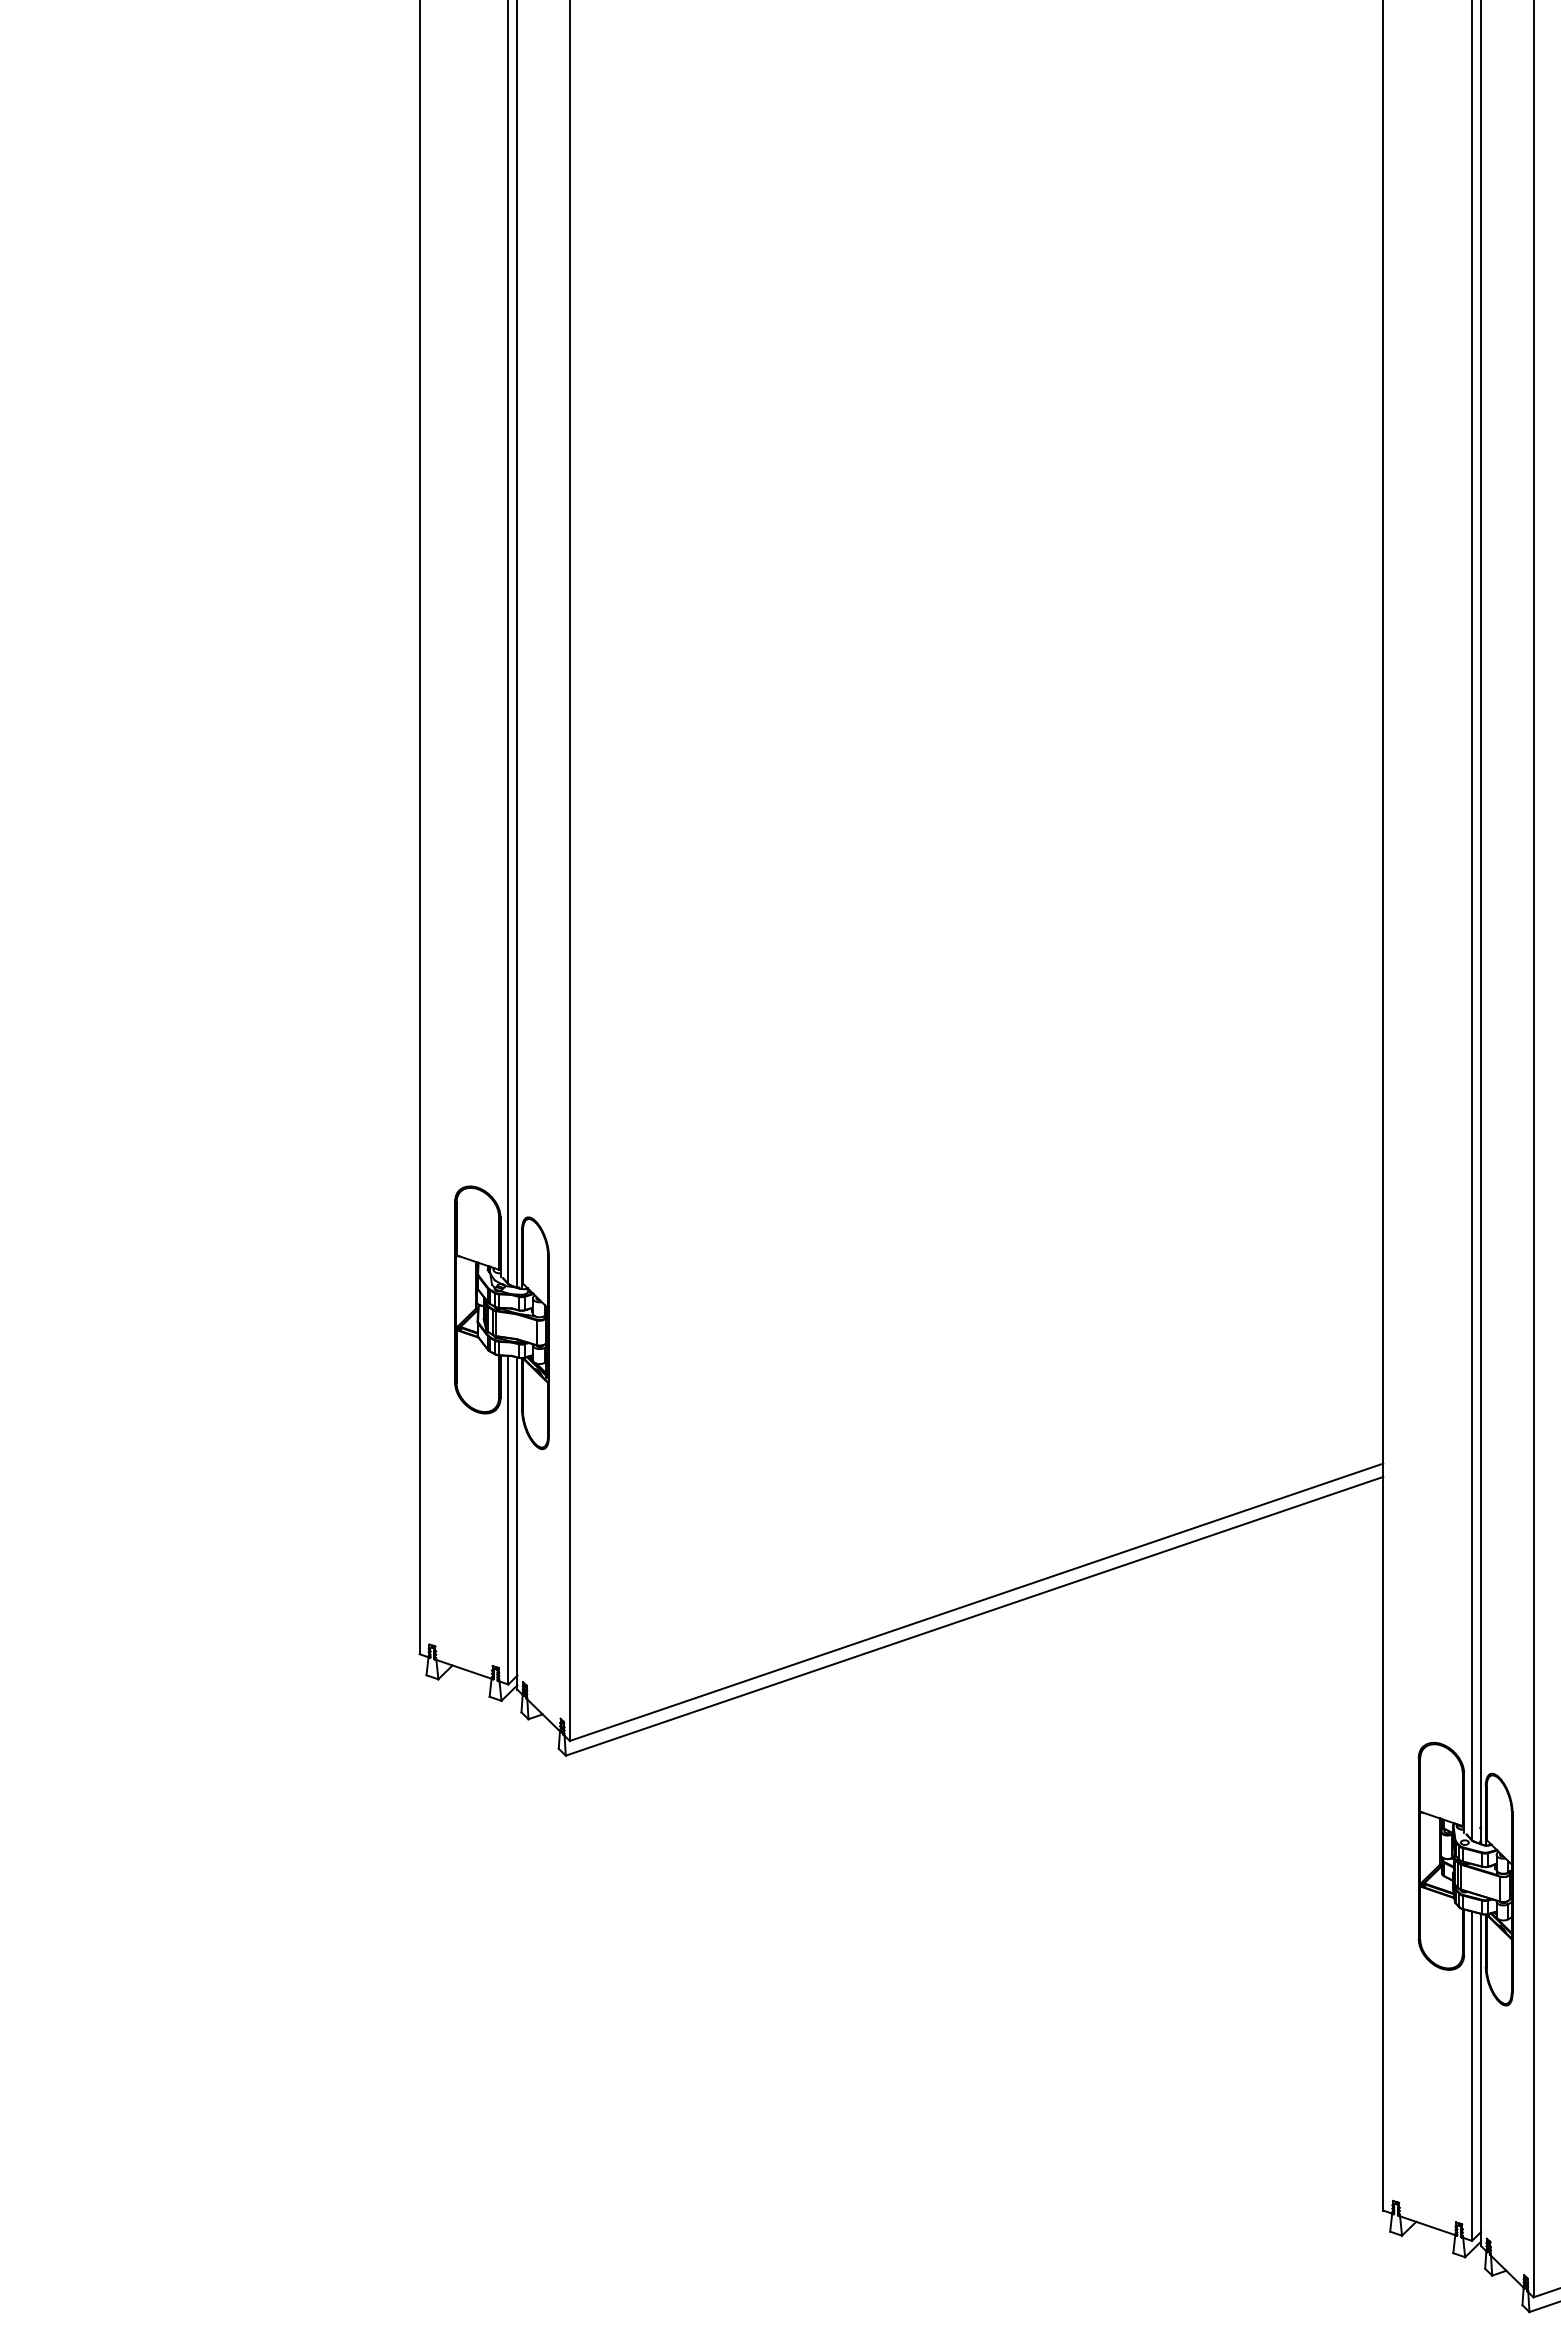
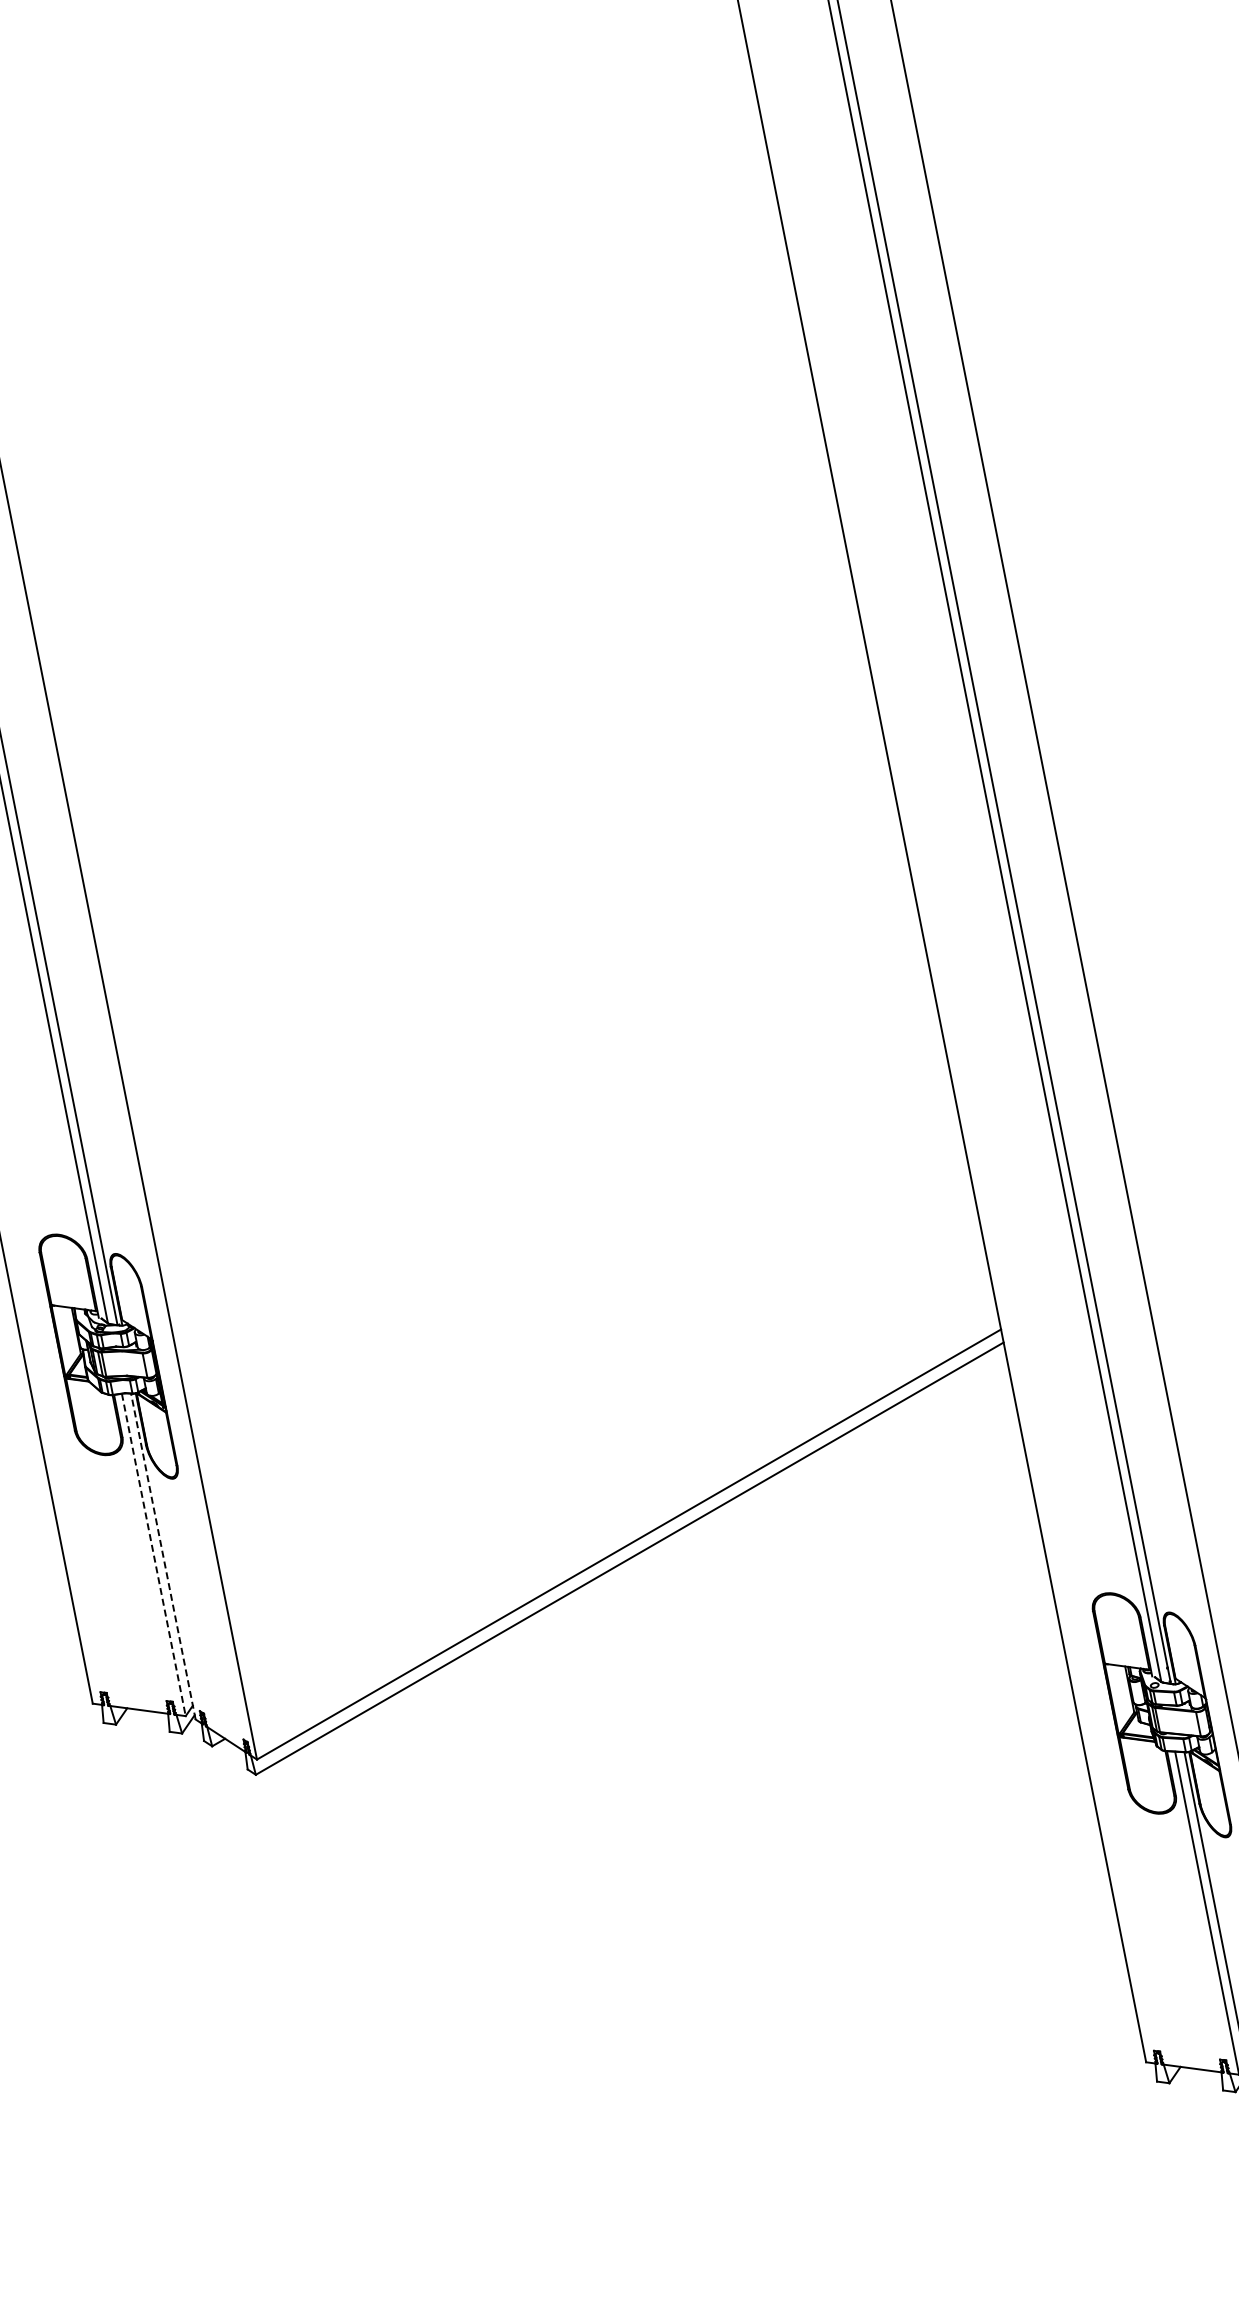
line: (508, 1520) -> (153, 1555), solid -> dashed
line: (517, 1523) -> (163, 1556), solid -> dashed

